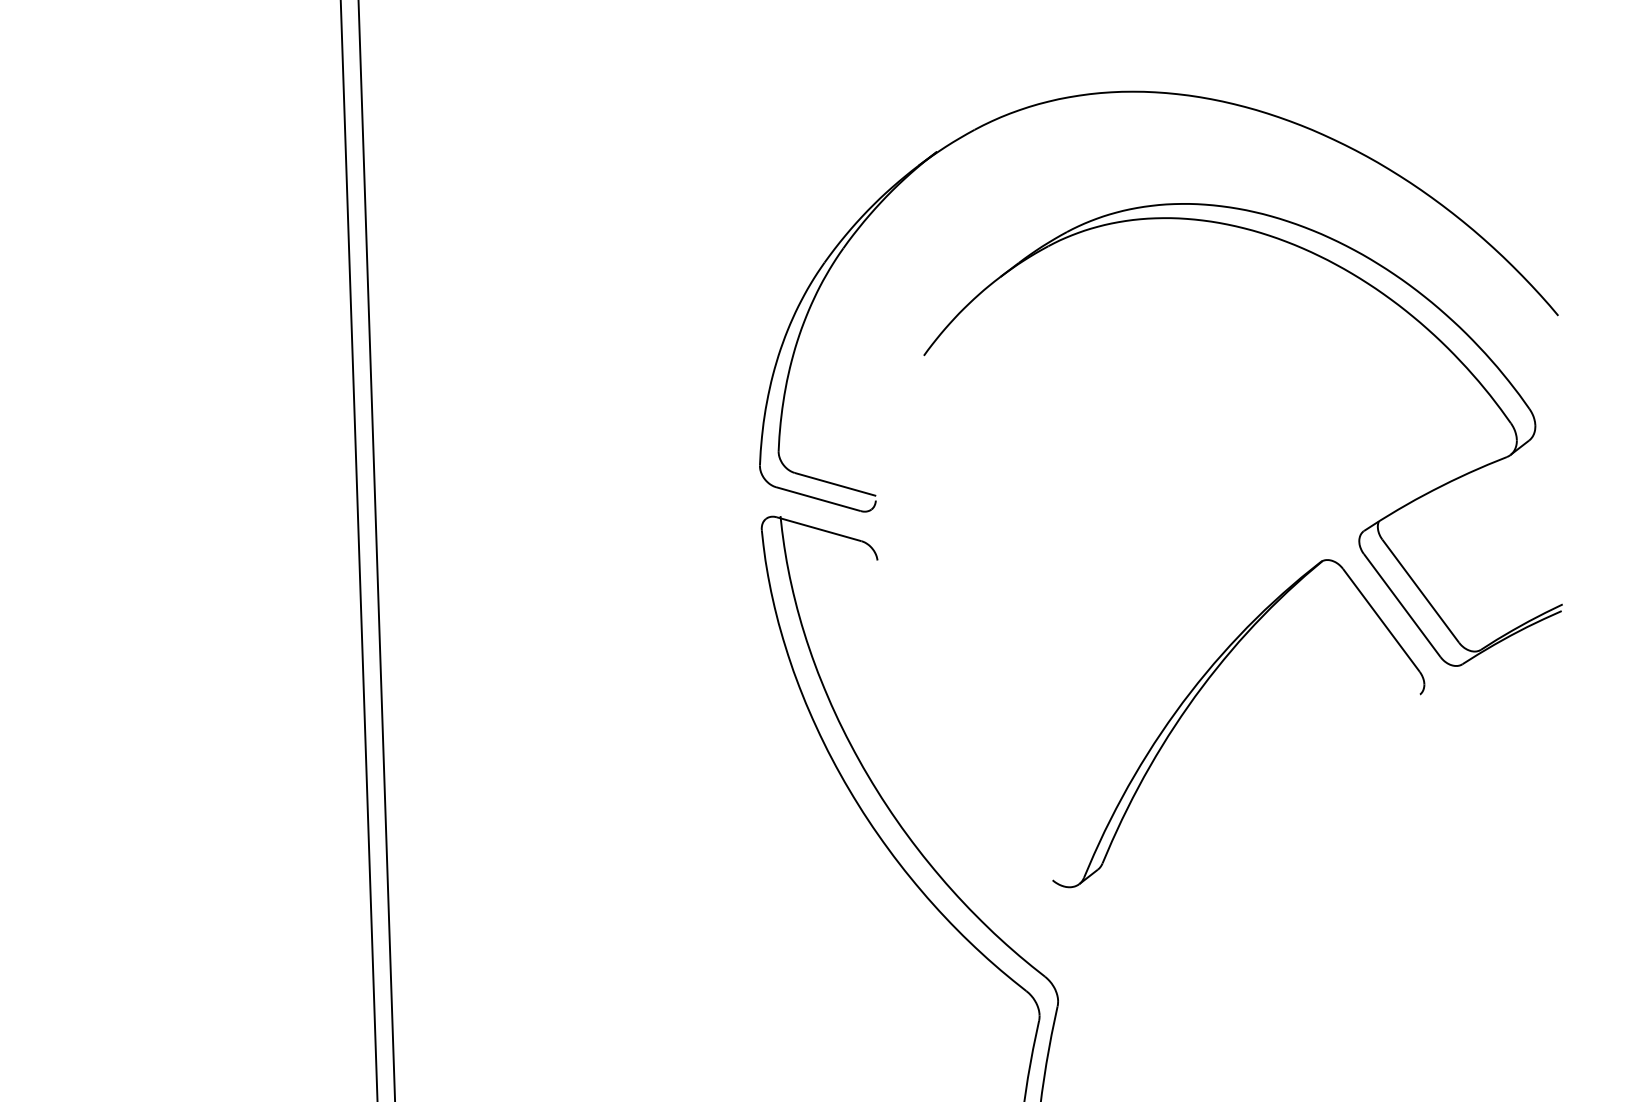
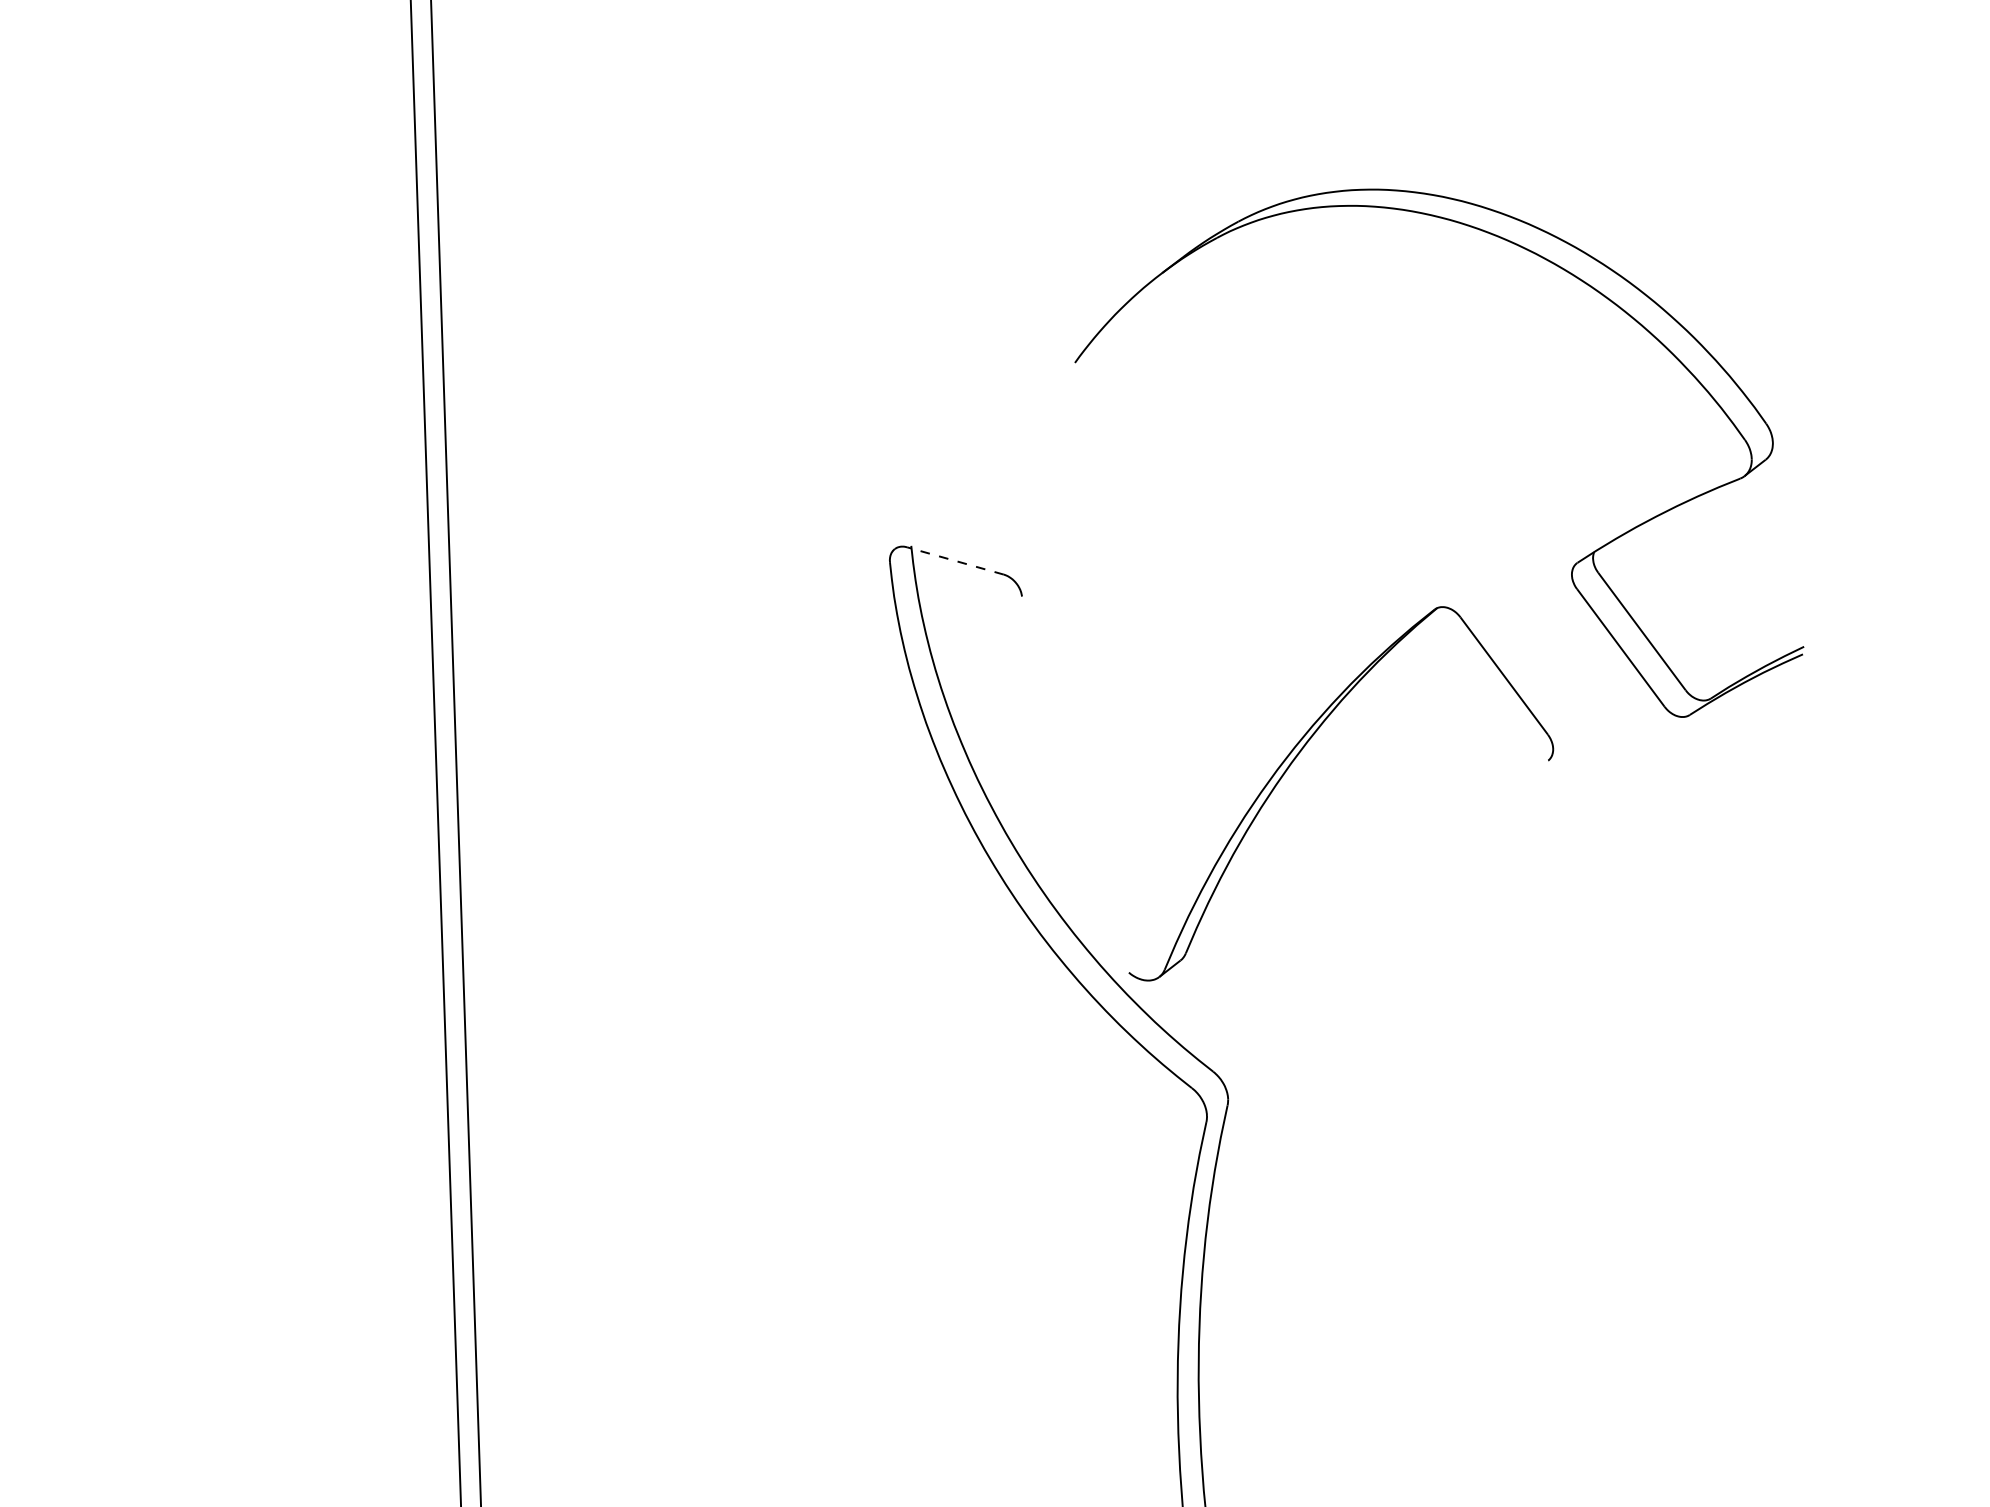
part: (1183, 96) -> (1371, 66), removed
line: (819, 528) -> (955, 560), solid -> dashed
part: (1199, 692) -> (1296, 758), moved

